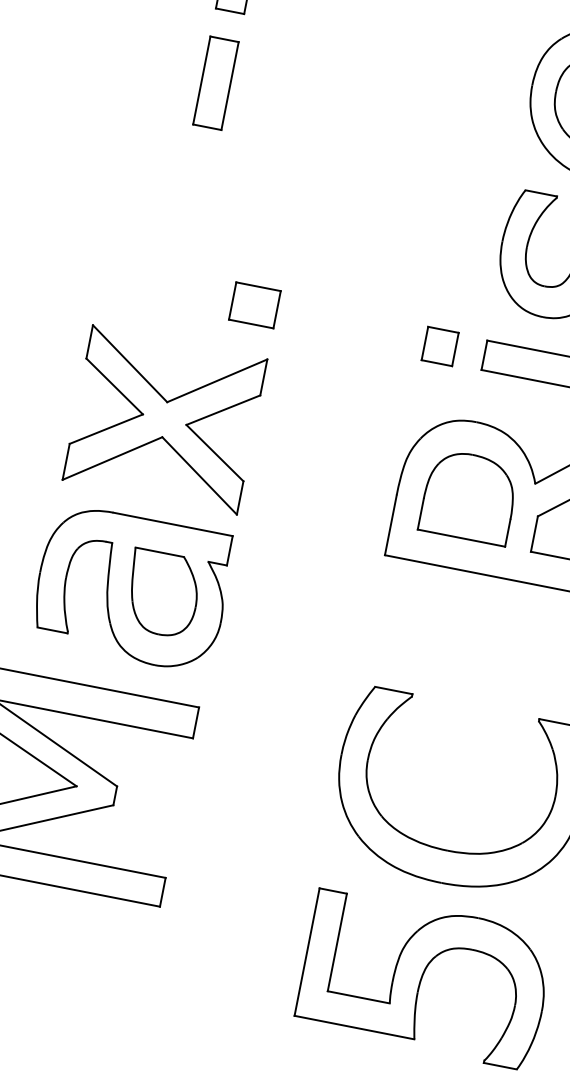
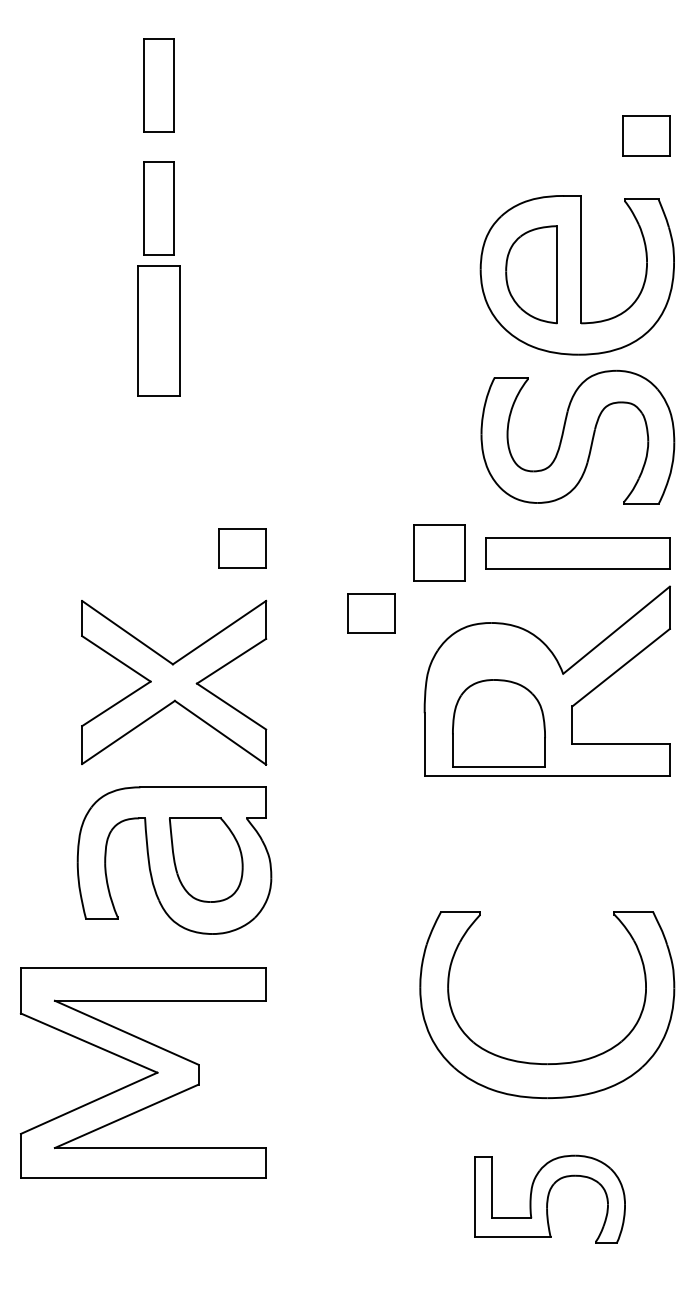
part: (215, 83) -> (158, 330), size x1.4
part: (439, 346) -> (438, 553), size x1.6
part: (364, 390) -> (371, 613), added
part: (469, 496) -> (498, 723), moved
part: (424, 979) -> (549, 1199), size x0.6

